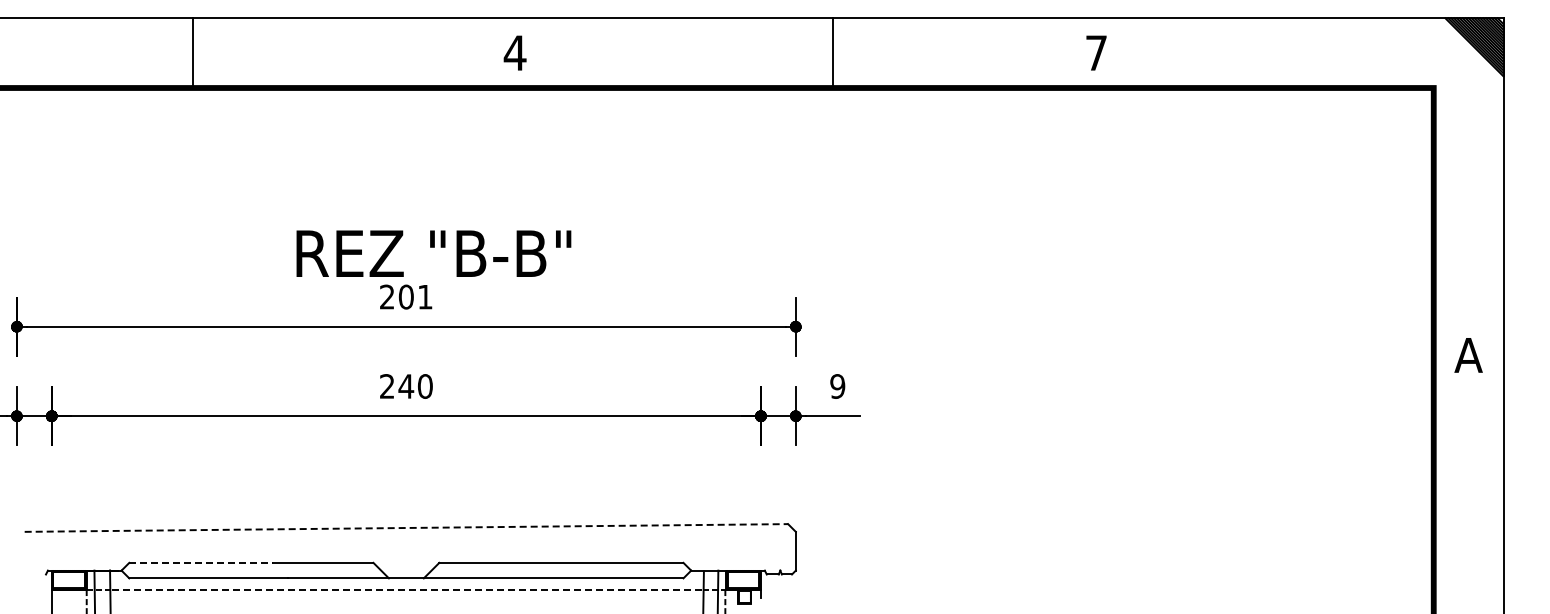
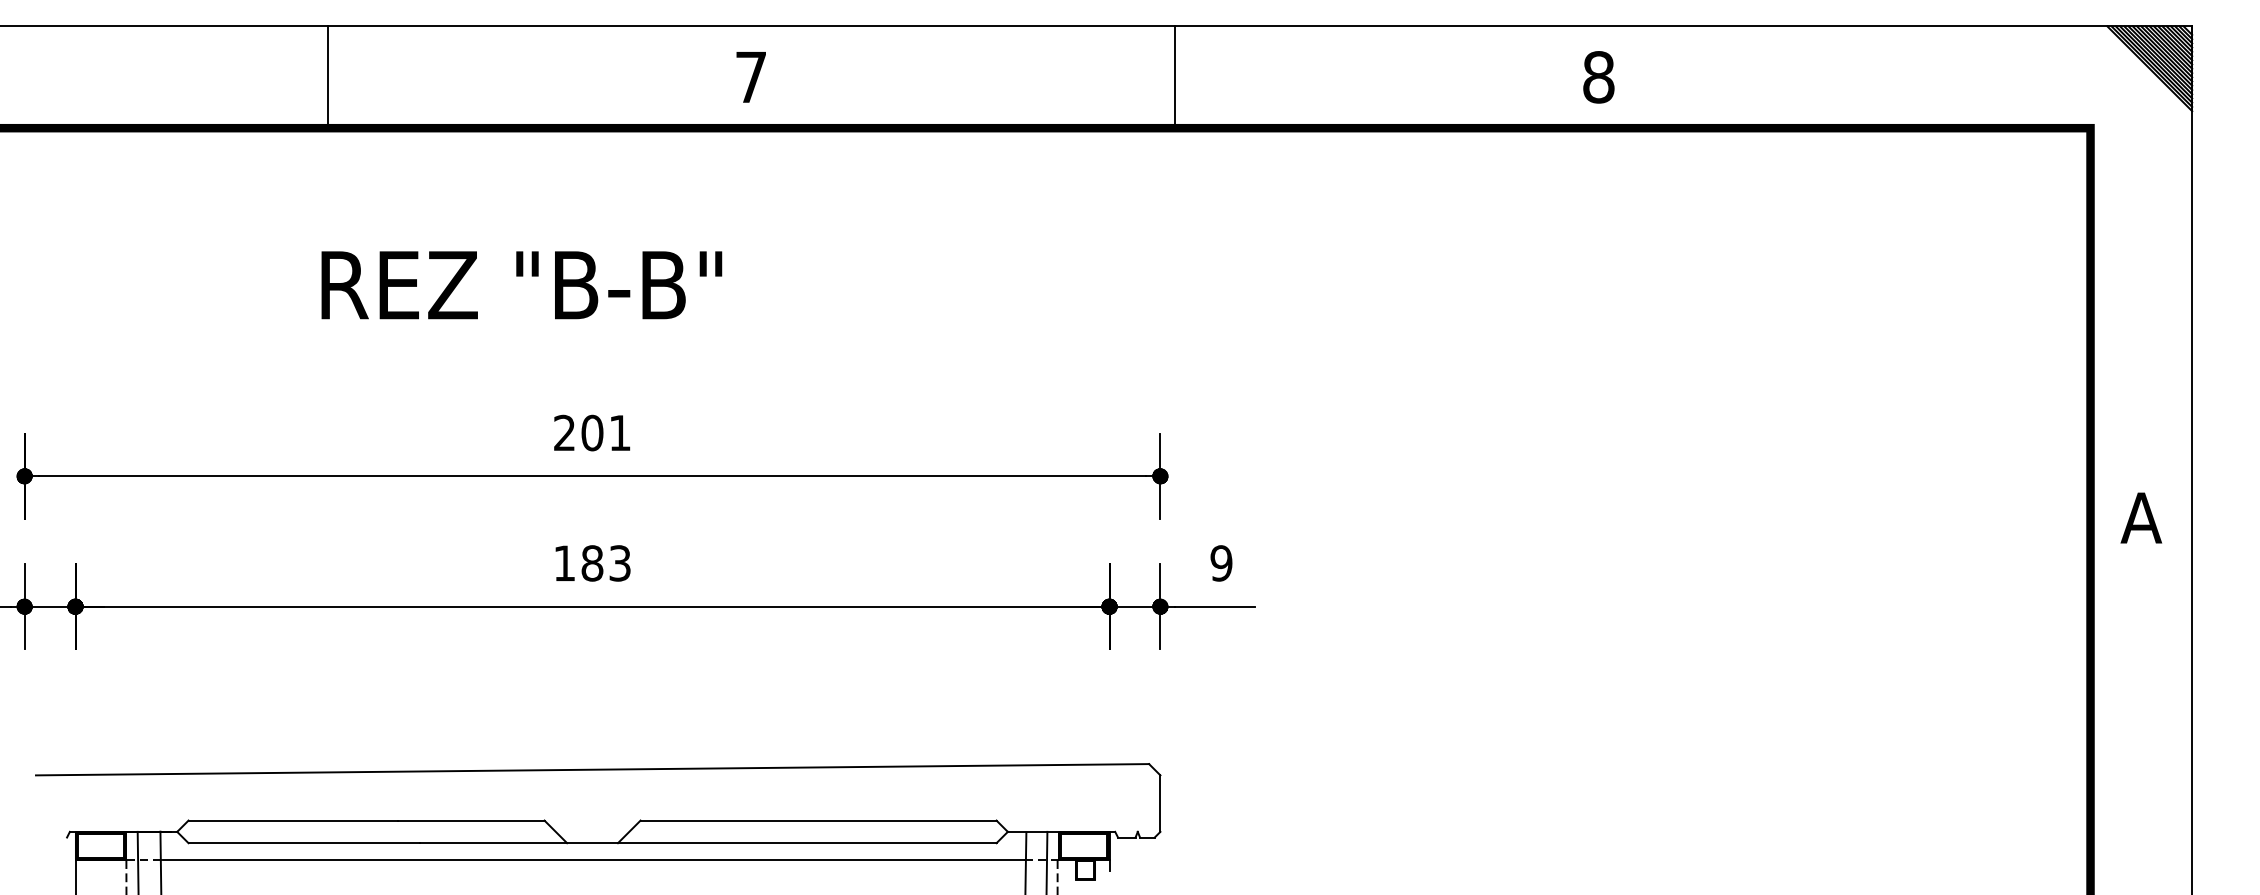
text: (514, 52) -> (750, 76), 4 -> 7
line: (192, 53) -> (327, 77), moved
line: (832, 53) -> (1174, 77), moved
text: (1096, 53) -> (1598, 77), 7 -> 8
text: (433, 253) -> (521, 284), moved
text: (406, 386) -> (592, 563), 240 -> 183
line: (406, 527) -> (592, 769), dashed -> solid
line: (201, 562) -> (293, 820), dashed -> solid
line: (407, 589) -> (594, 859), dashed -> solid

